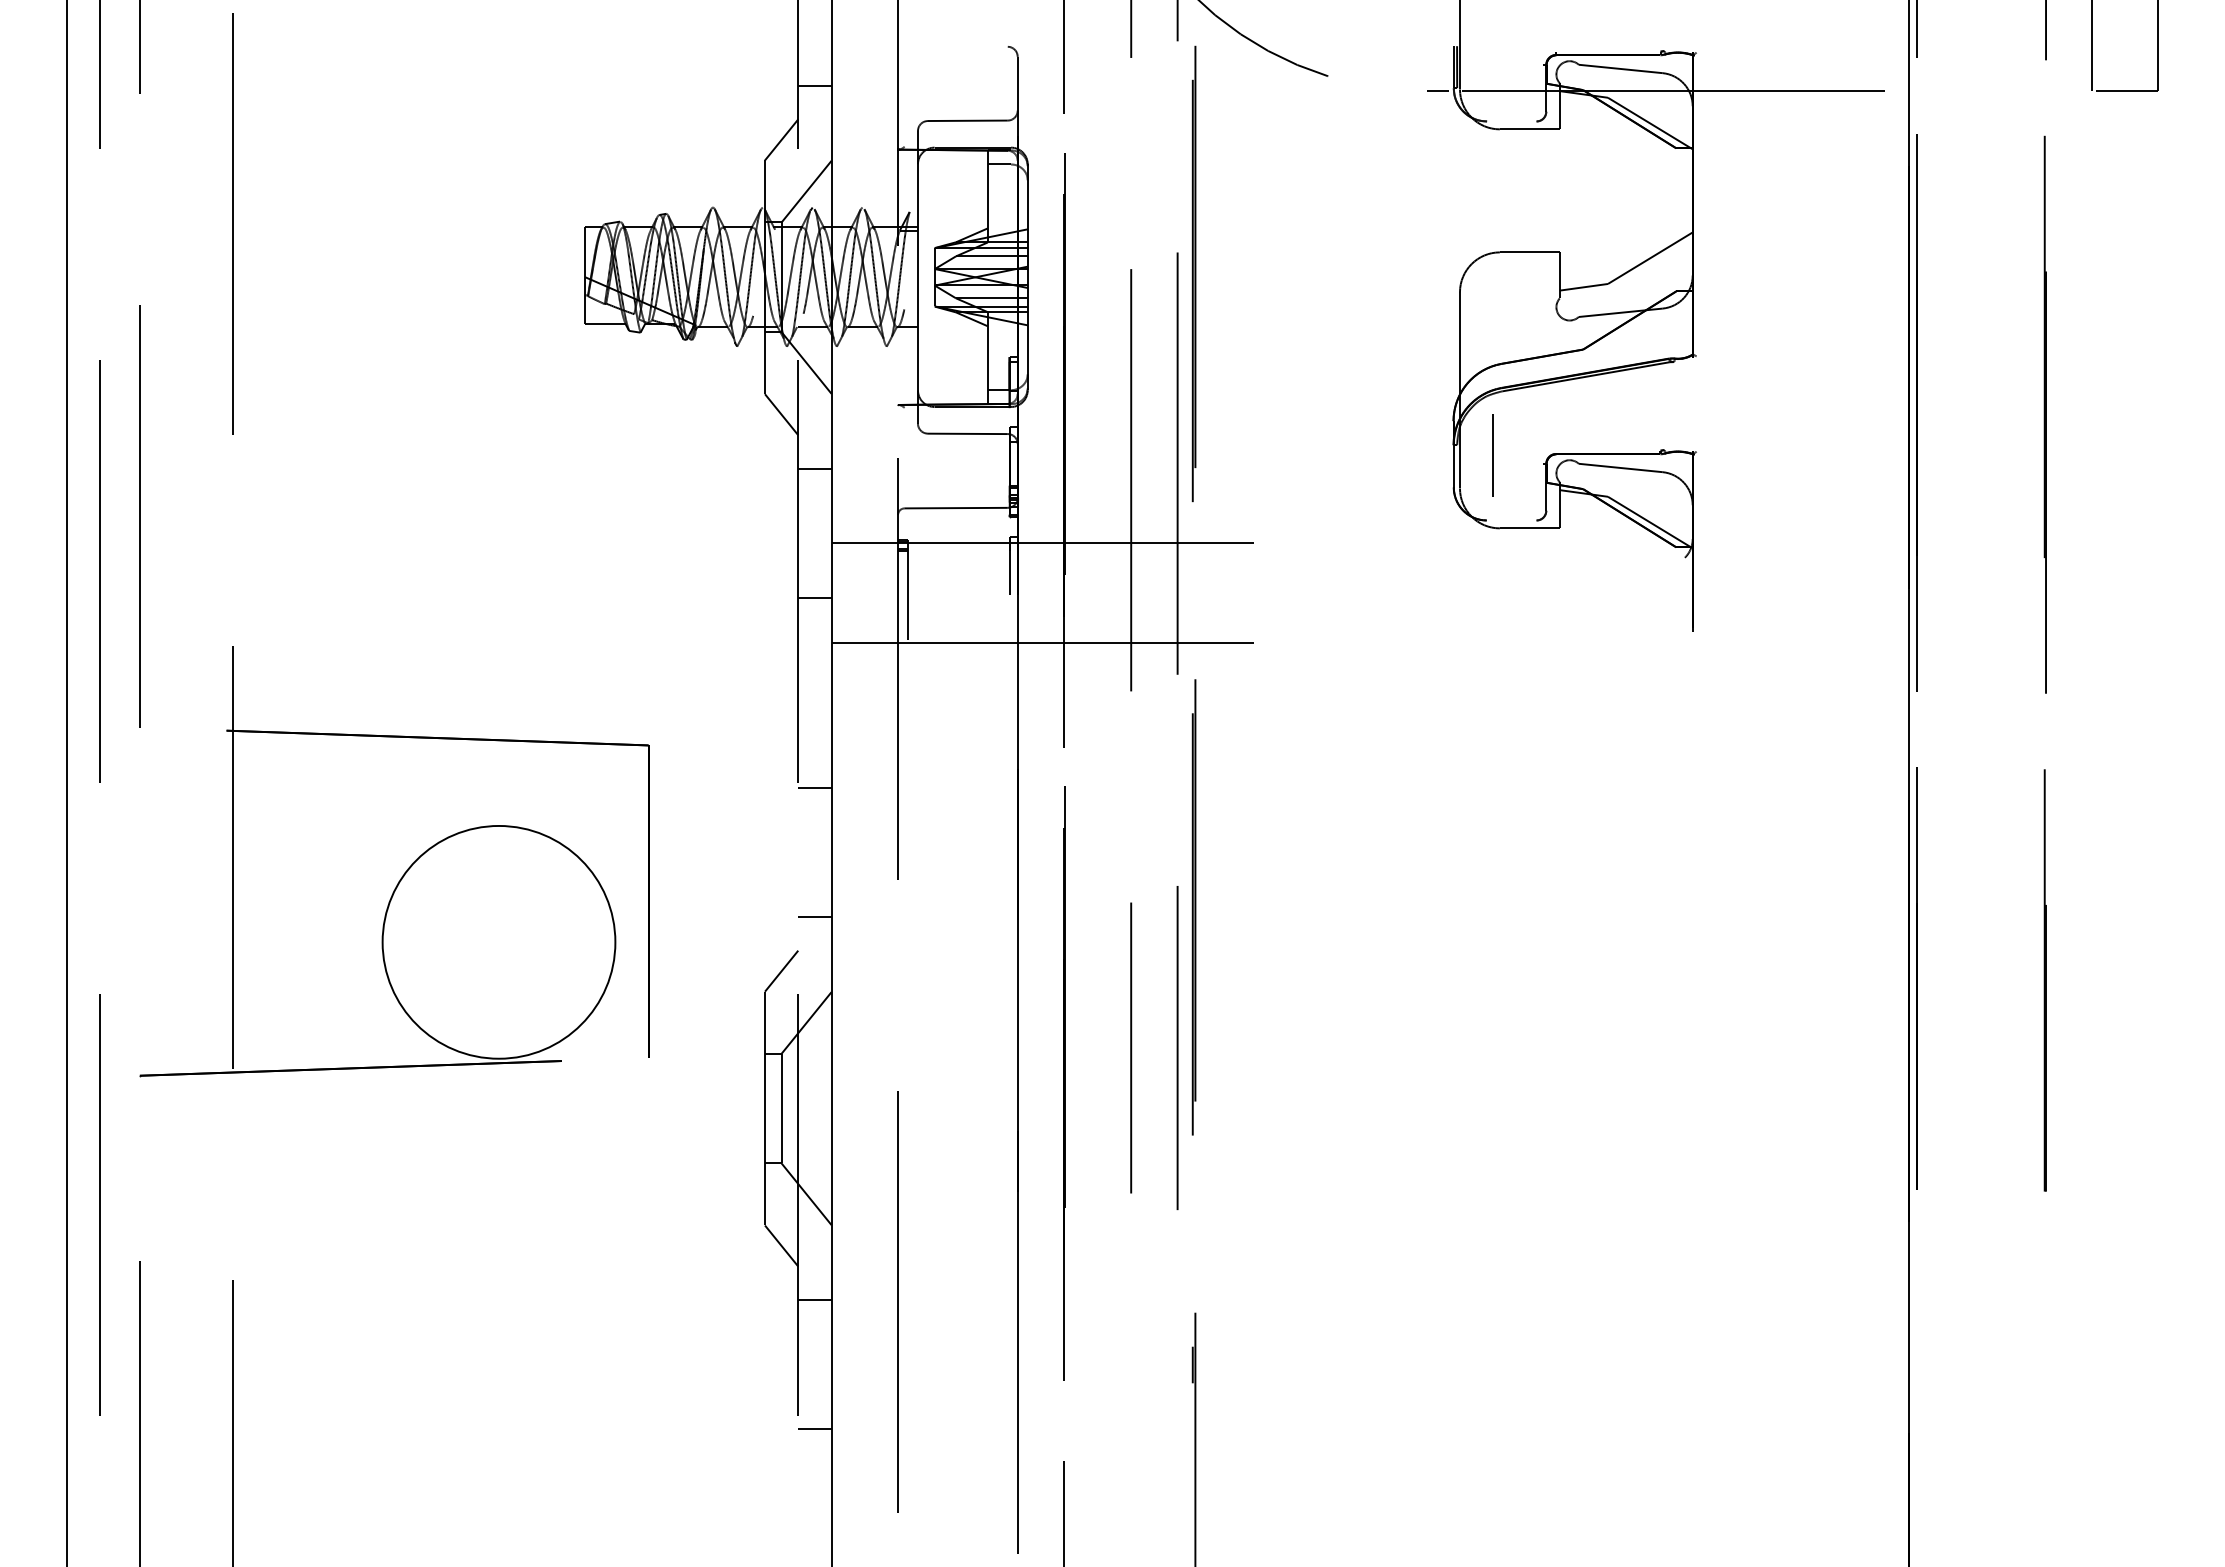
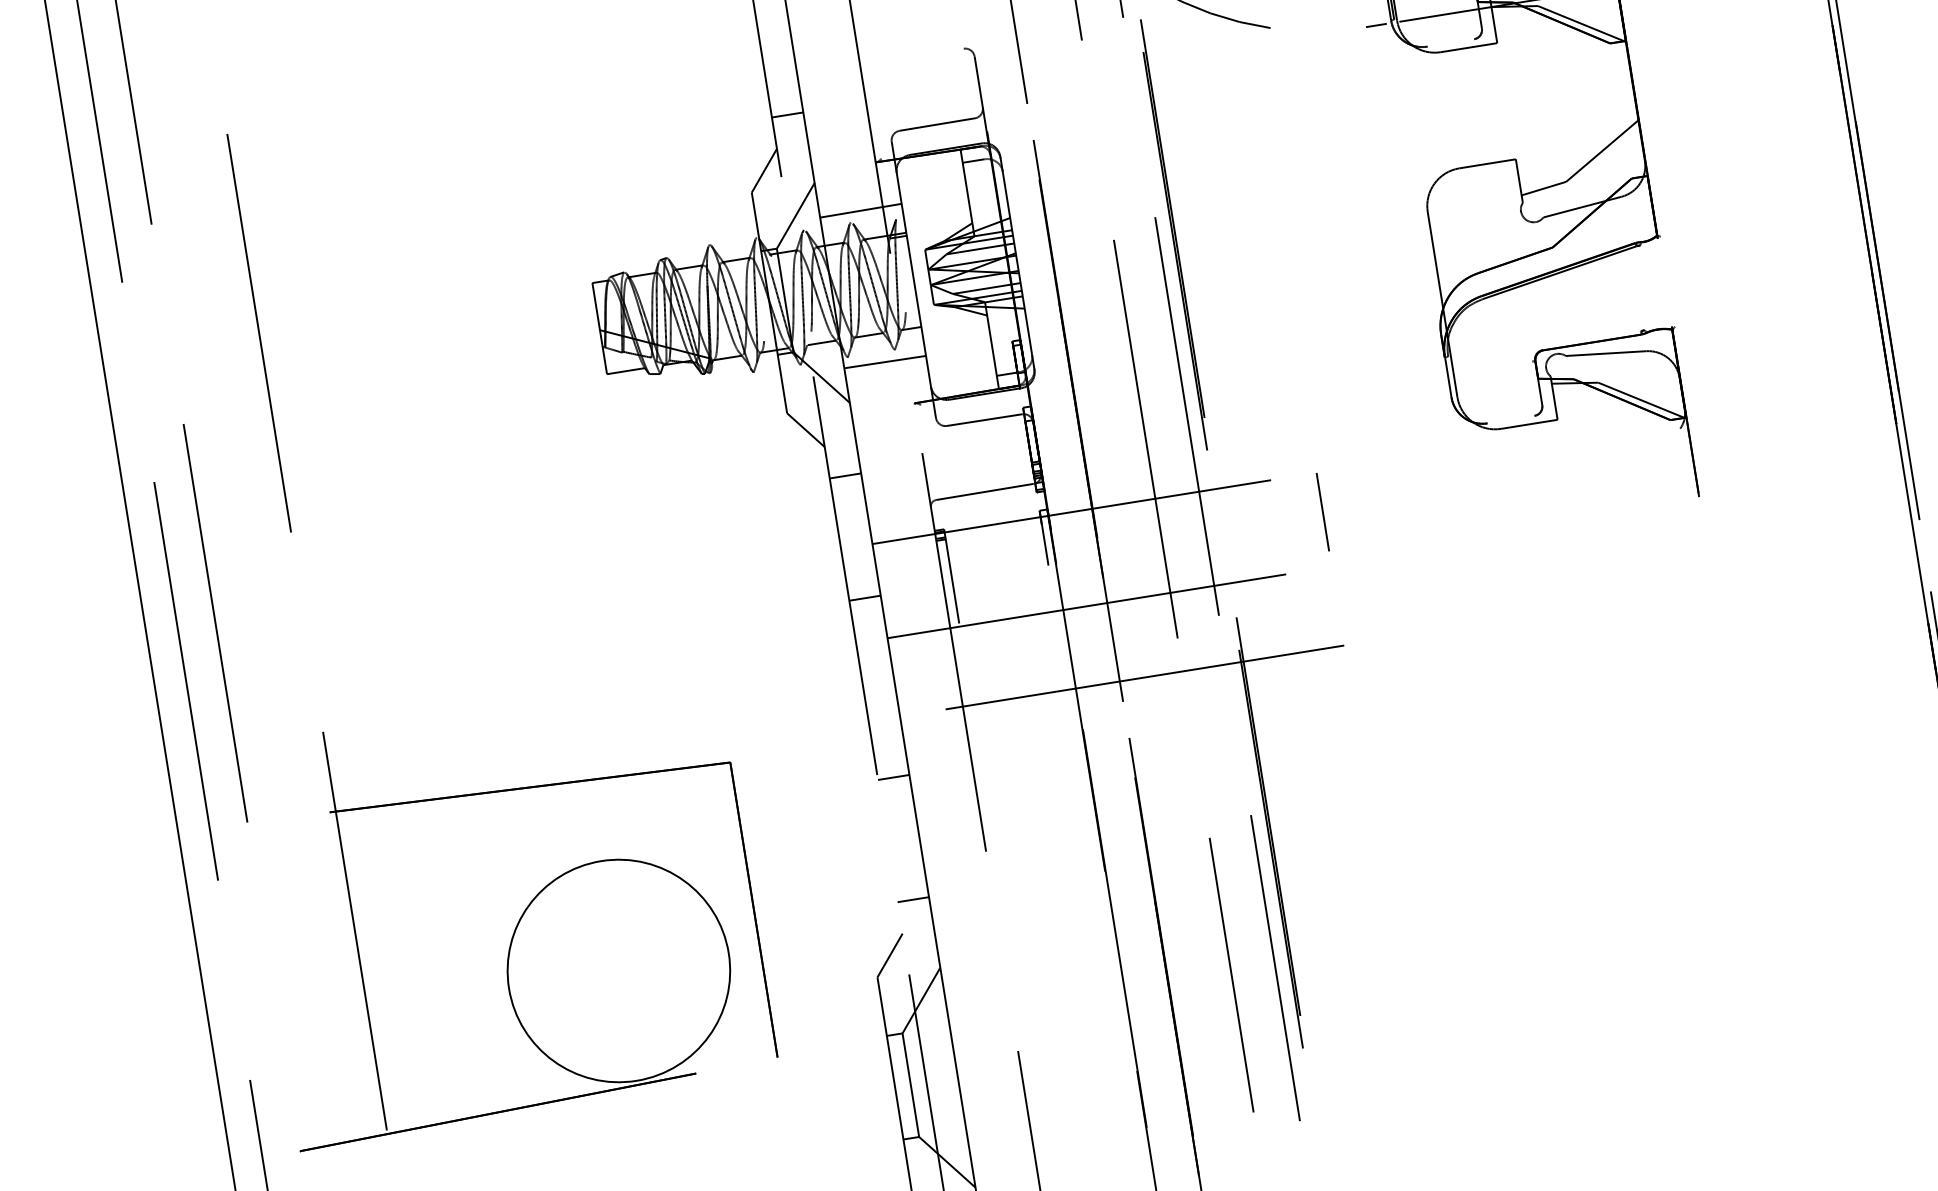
line: (874, 196) -> (860, 210), added
line: (874, 357) -> (884, 362), added
line: (1492, 455) -> (1322, 511), moved
line: (1066, 726) -> (1121, 681), added

